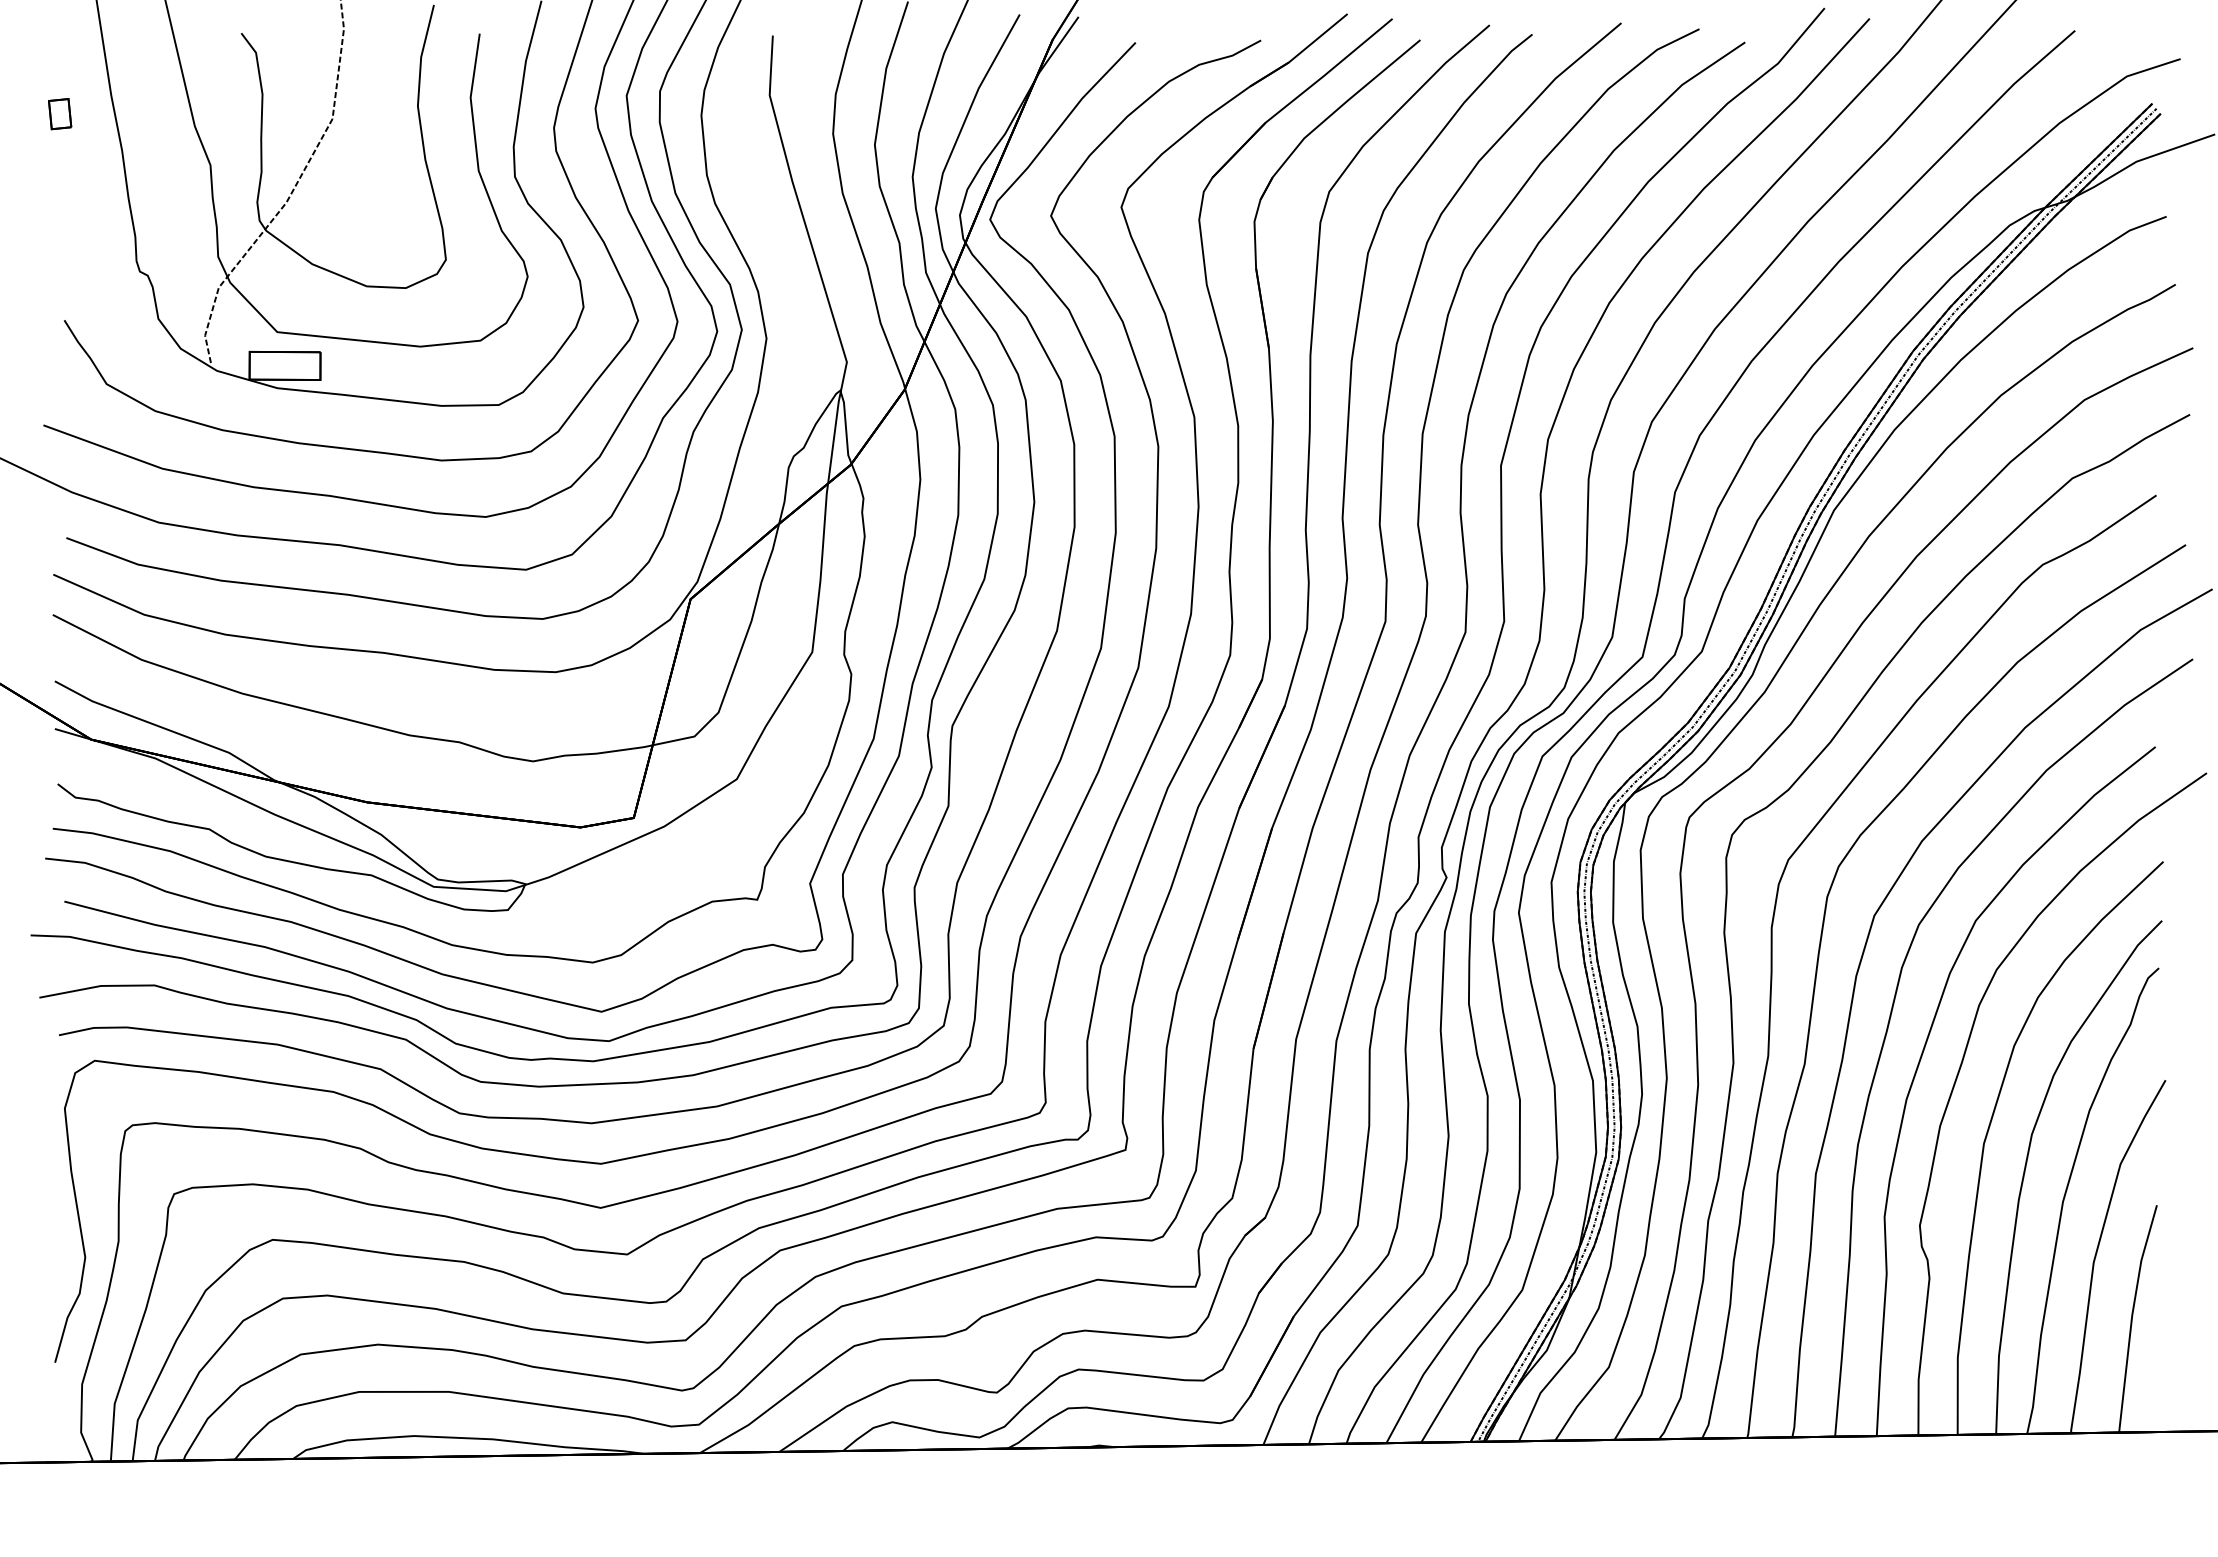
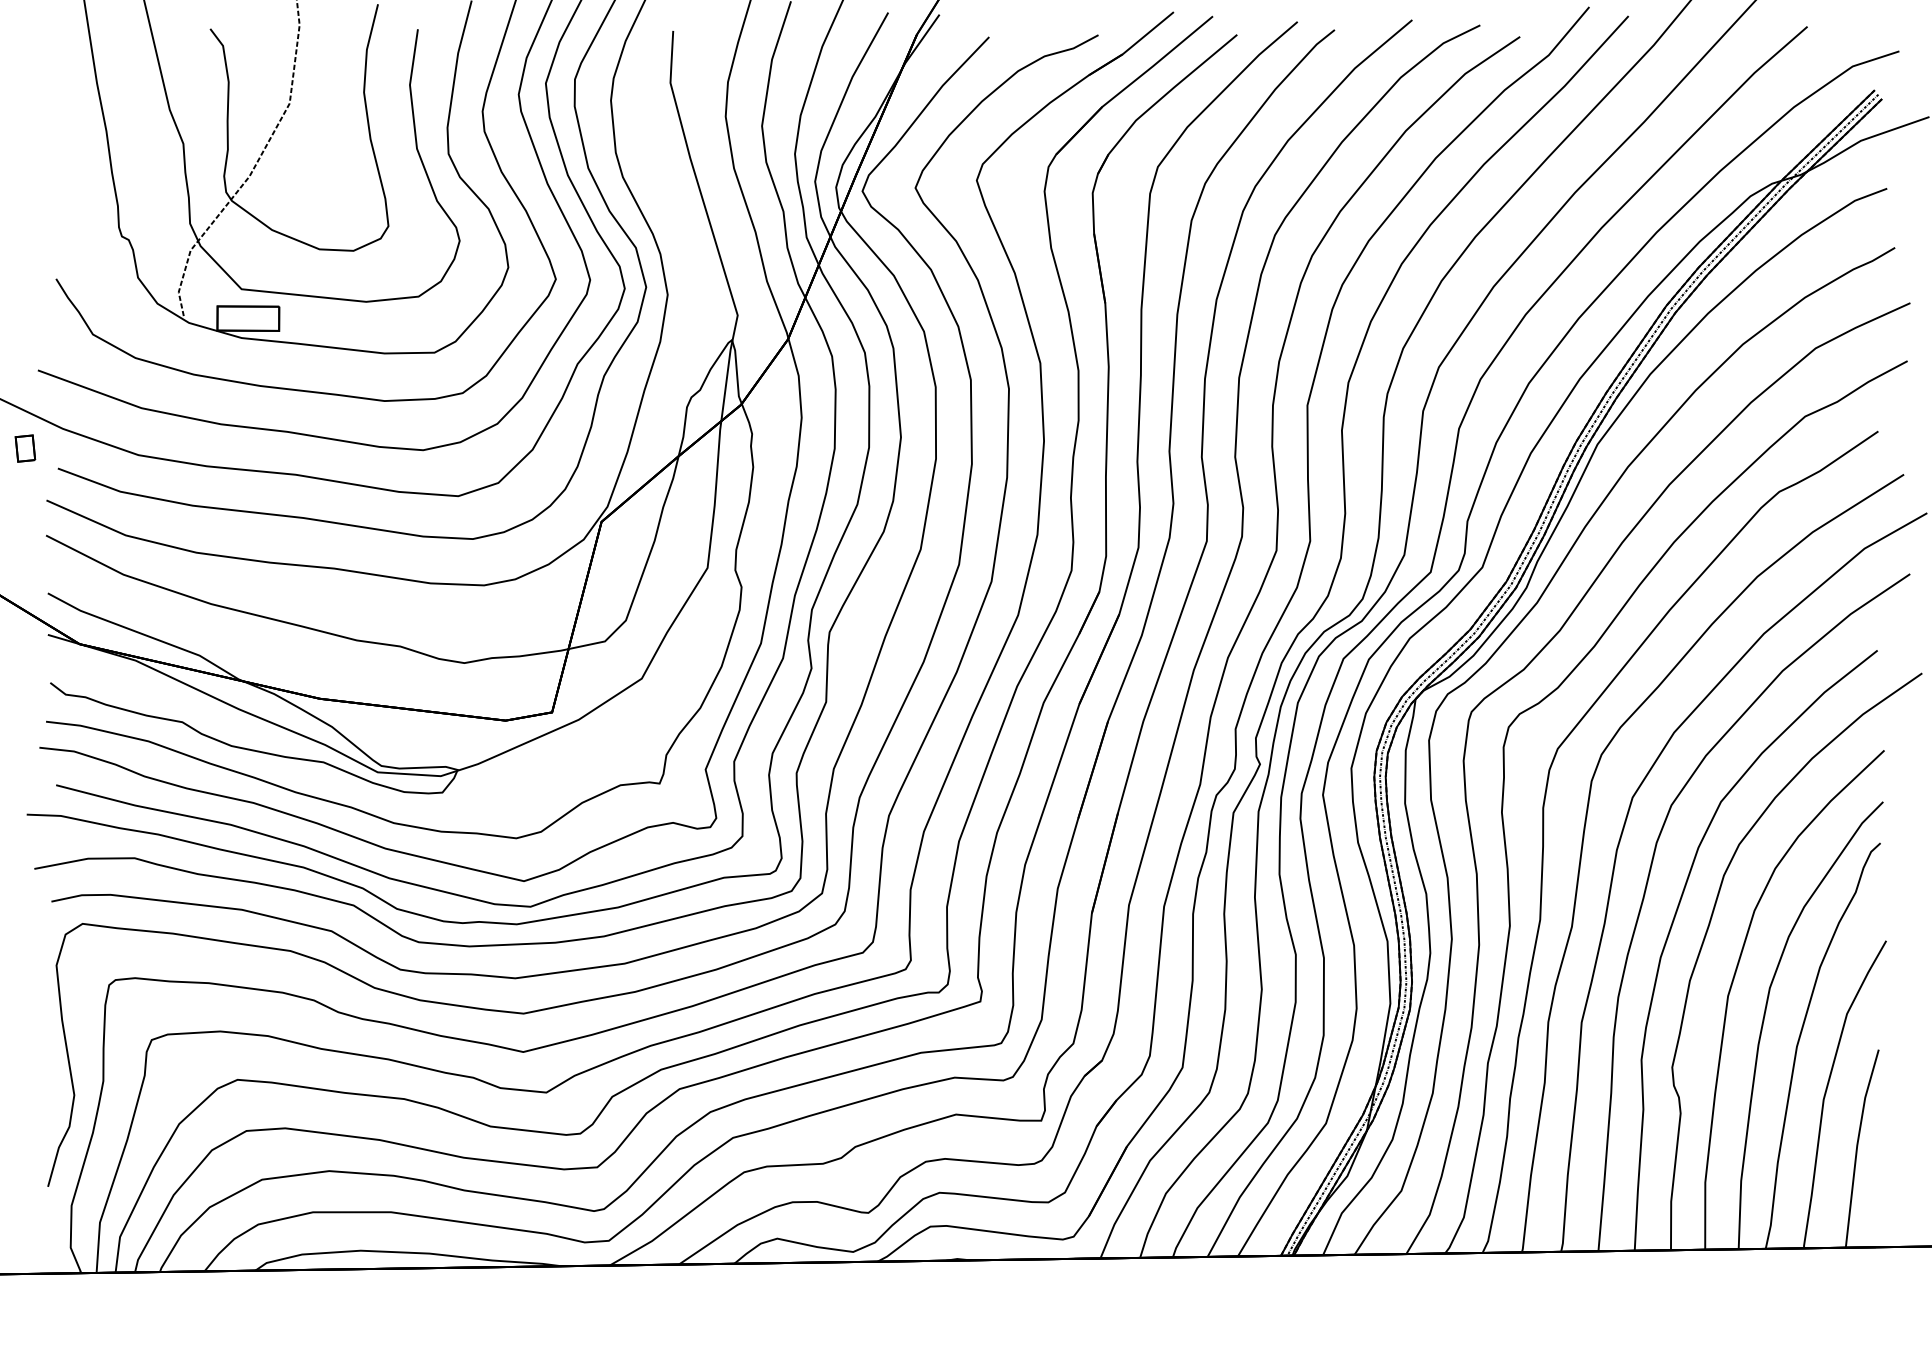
part: (60, 114) -> (25, 448), moved

